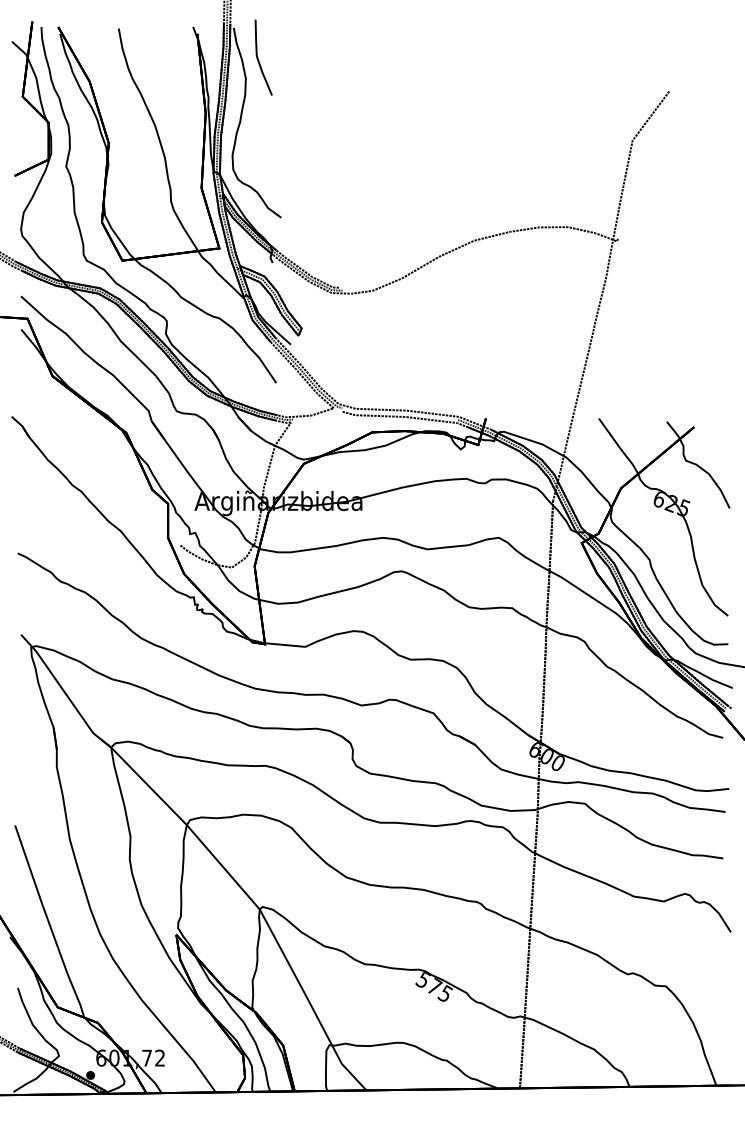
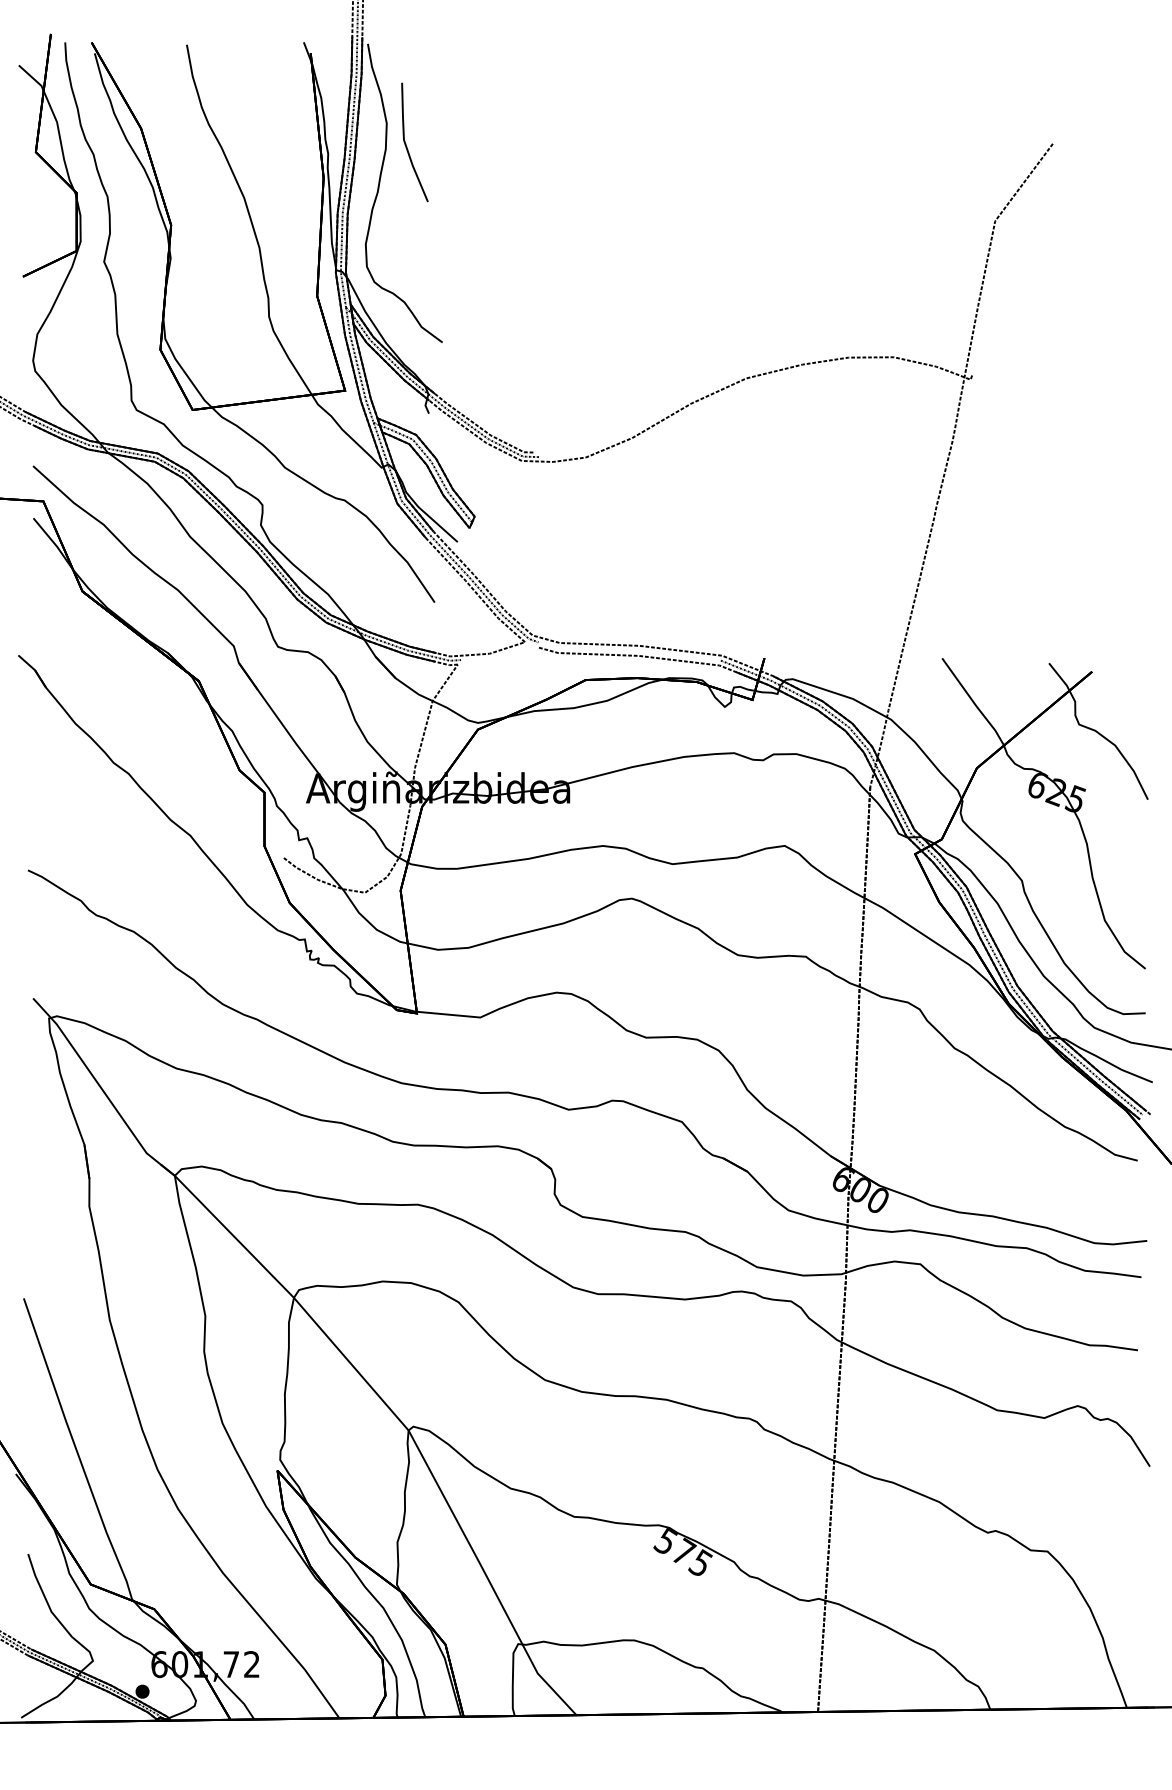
part: (263, 57) -> (414, 142), moved

